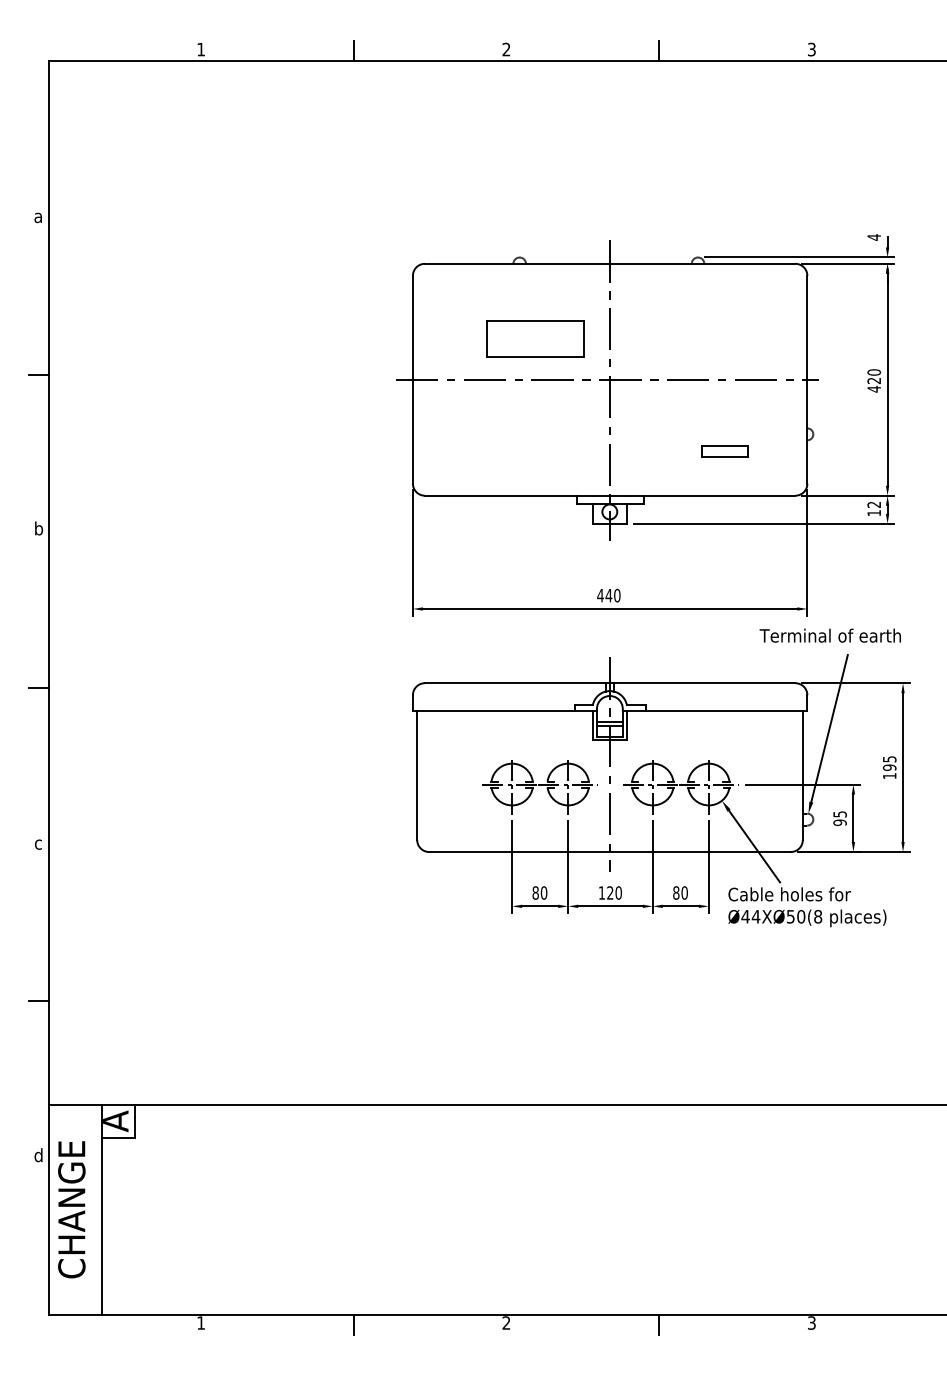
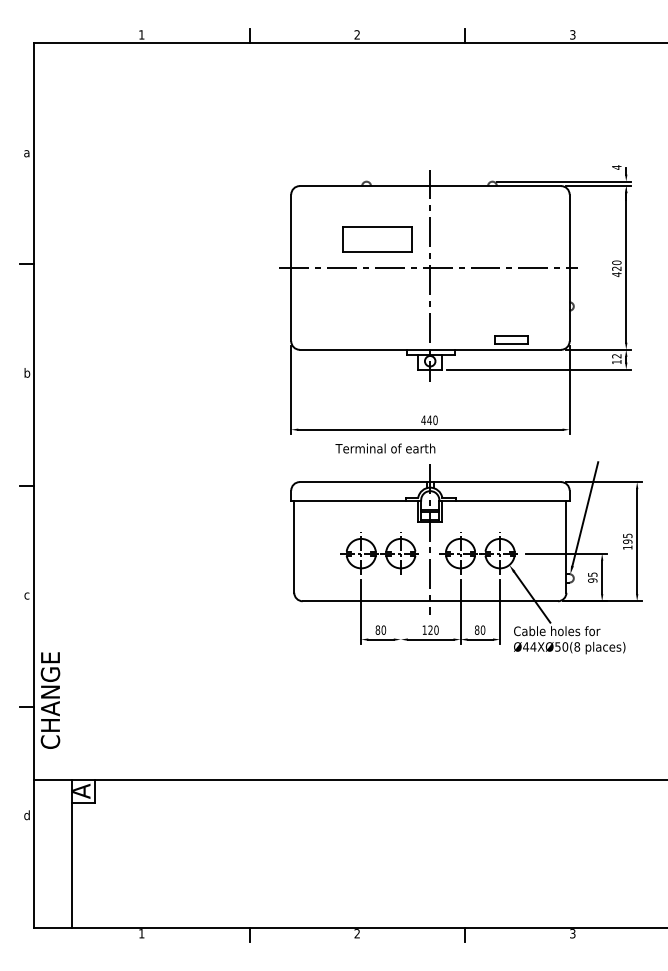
part: (724, 451) -> (511, 339), moved
text: (829, 635) -> (384, 448), moved
line: (568, 867) -> (401, 612), removed
text: (71, 1209) -> (50, 700), moved

